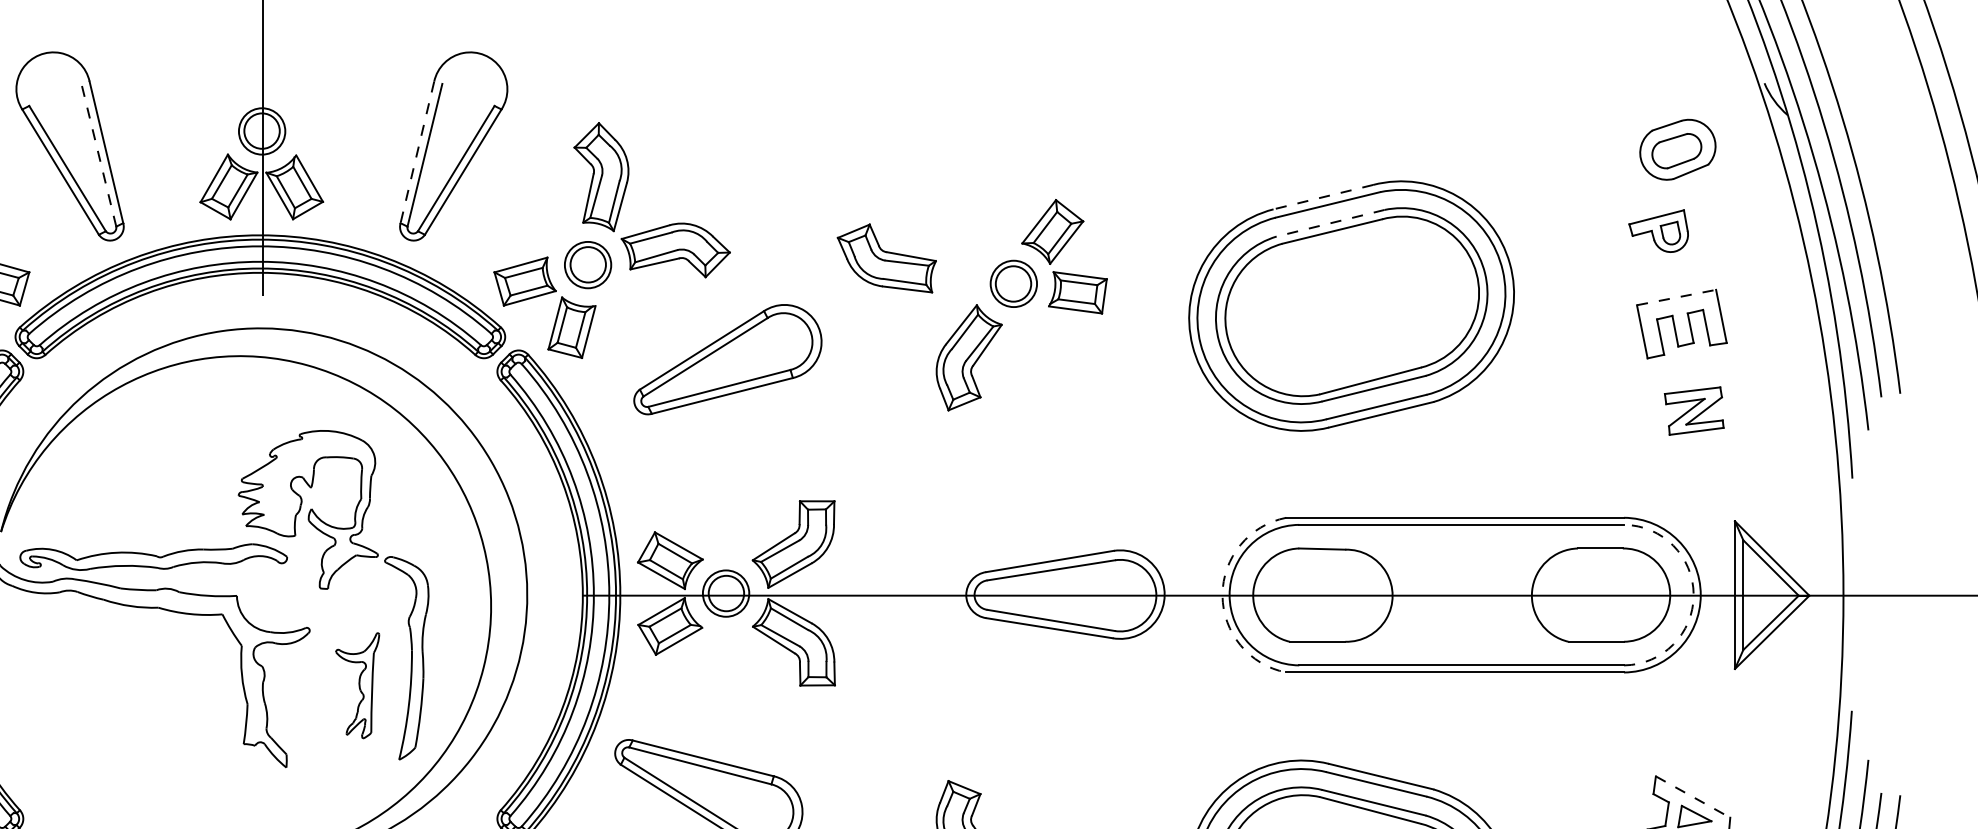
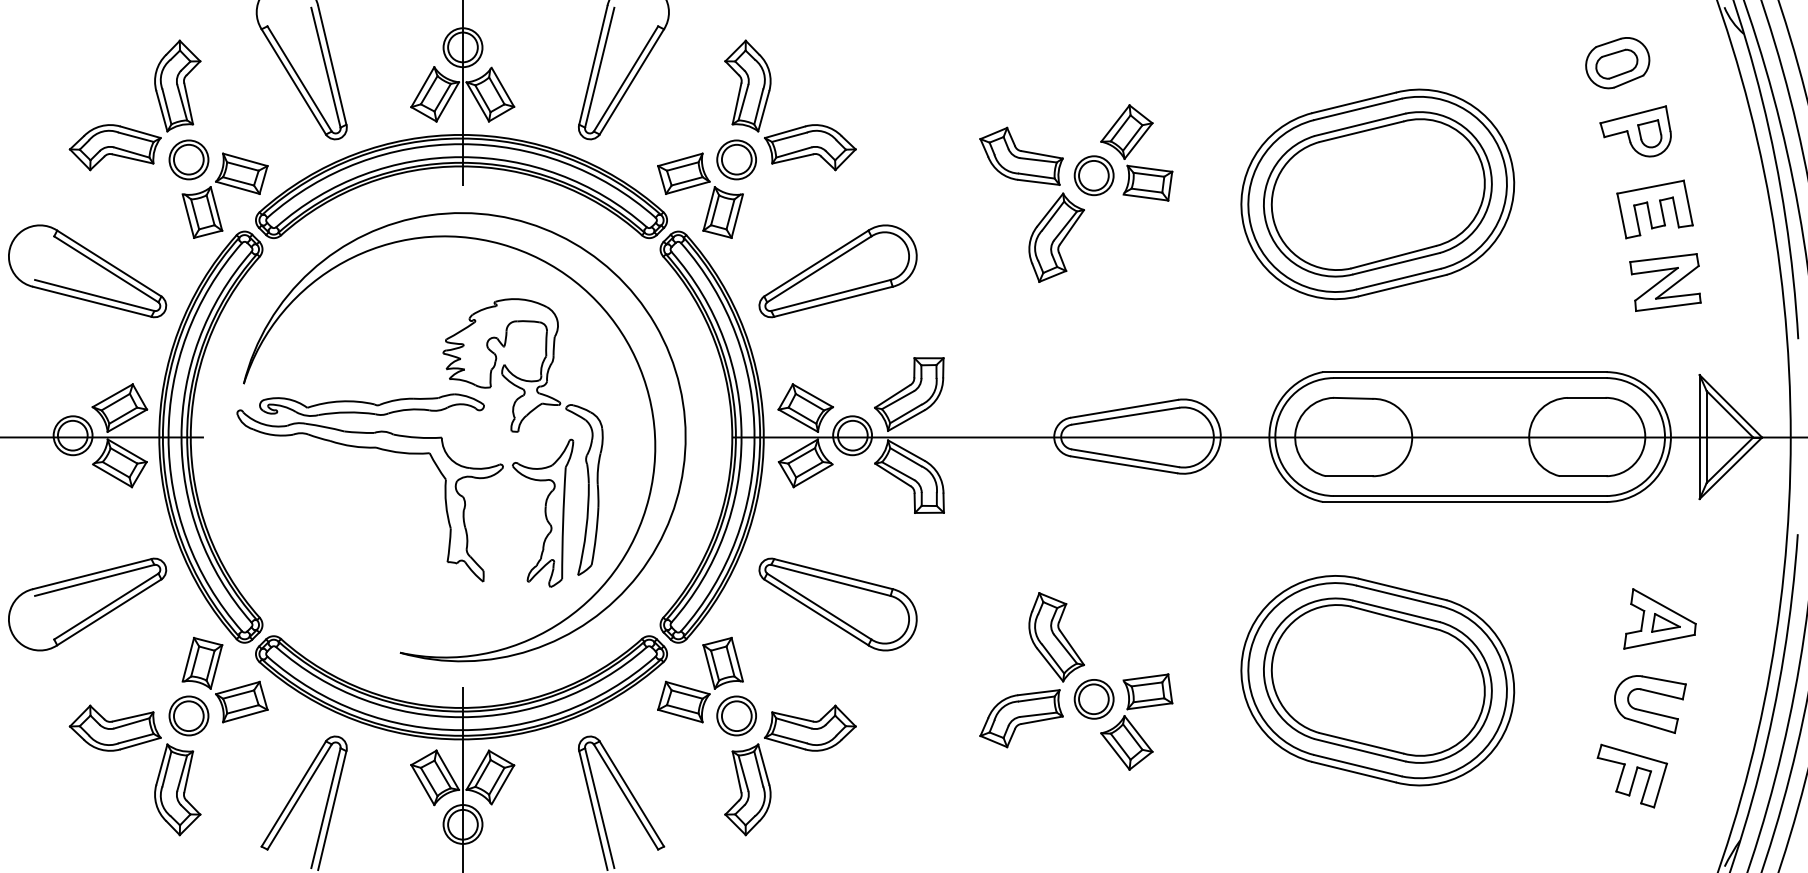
part: (1677, 150) -> (1617, 63), moved
line: (417, 152) -> (593, 65), dashed -> solid
line: (98, 155) -> (325, 67), dashed -> solid
line: (1322, 197) -> (1353, 103), dashed -> solid
line: (1331, 222) -> (1360, 124), dashed -> solid
part: (1658, 231) -> (1635, 131), size x1.43
part: (886, 257) -> (1021, 155), moved
line: (1676, 297) -> (1650, 187), dashed -> solid
part: (727, 359) -> (837, 271), moved
part: (1694, 411) -> (1665, 282), size x1.43
arc: (1222, 595) -> (1269, 437), dashed -> solid
arc: (1693, 595) -> (1664, 437), dashed -> solid
part: (357, 684) -> (543, 512), size x1.67
line: (1693, 796) -> (1664, 606), dashed -> solid

